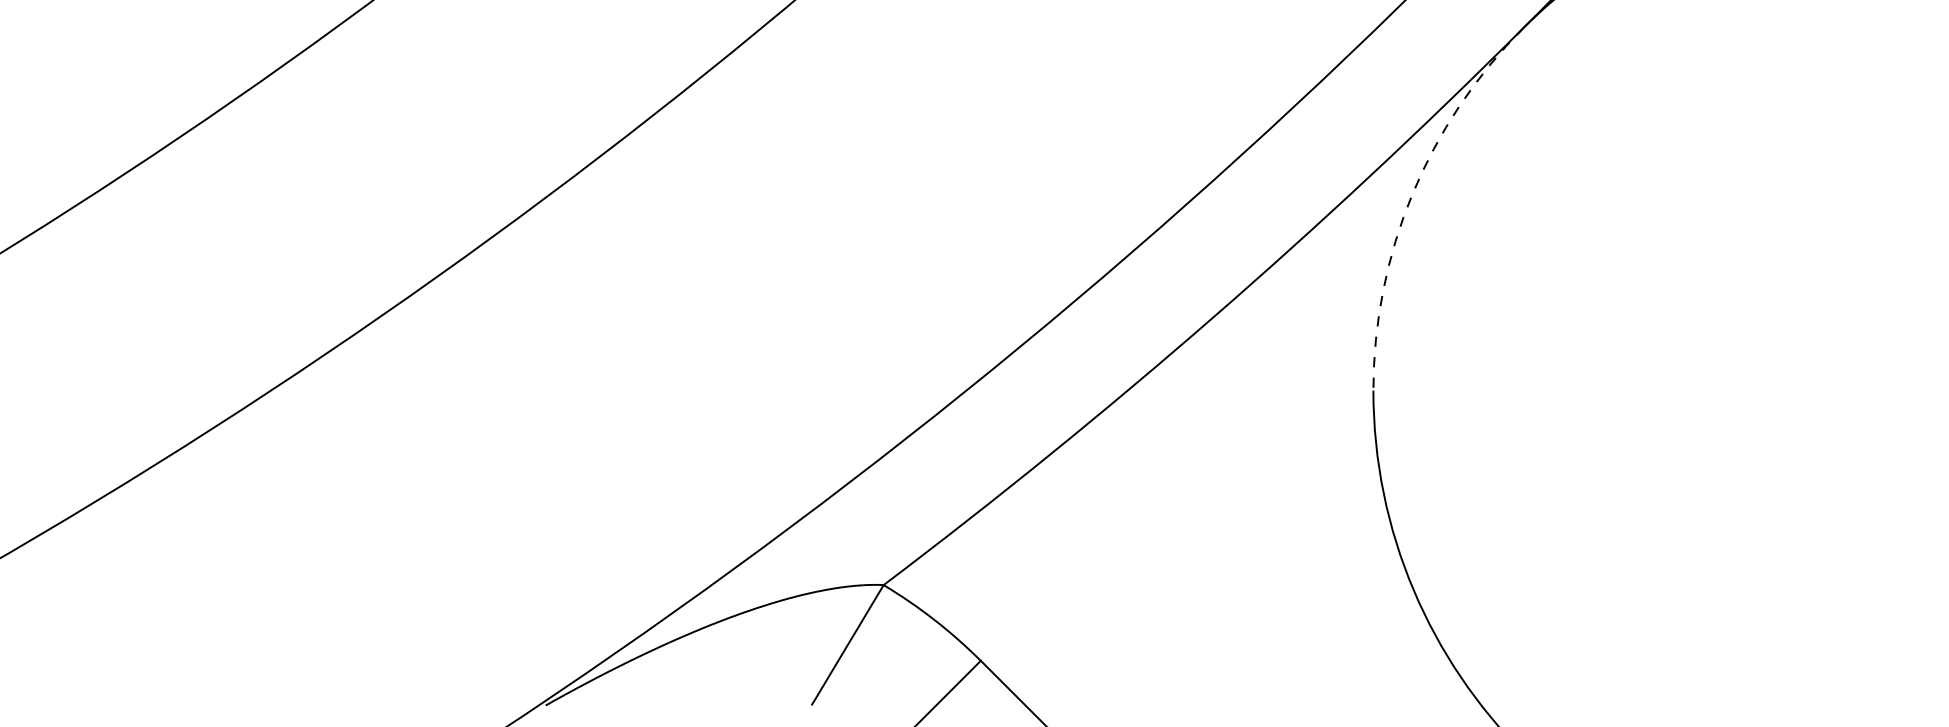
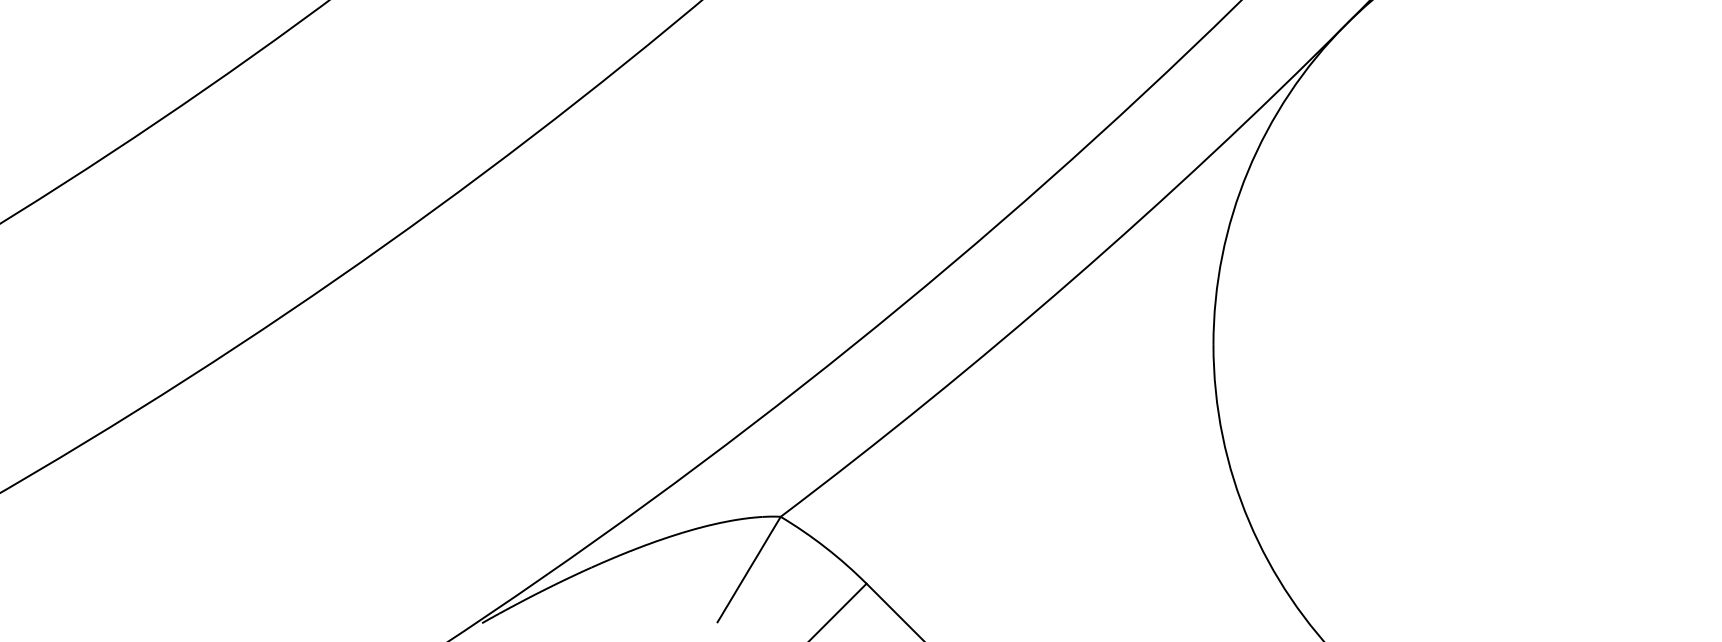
arc: (1412, 194) -> (1248, 171), dashed -> solid

